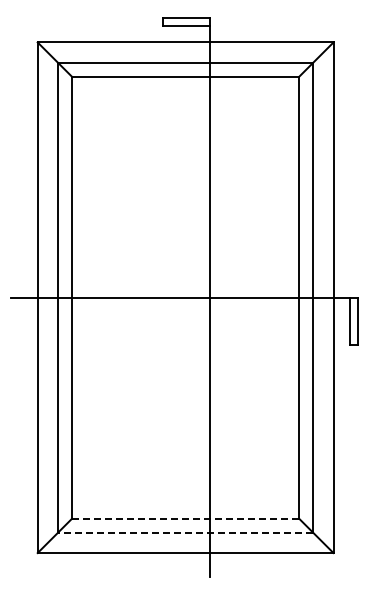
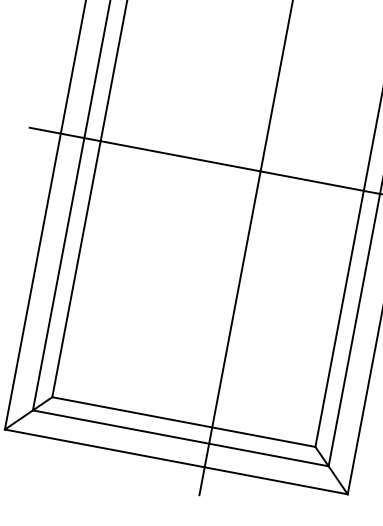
line: (185, 518) -> (183, 421), dashed -> solid
line: (185, 532) -> (180, 438), dashed -> solid

